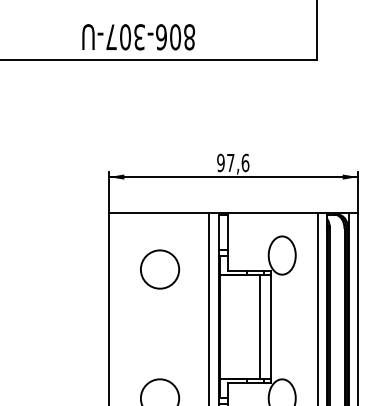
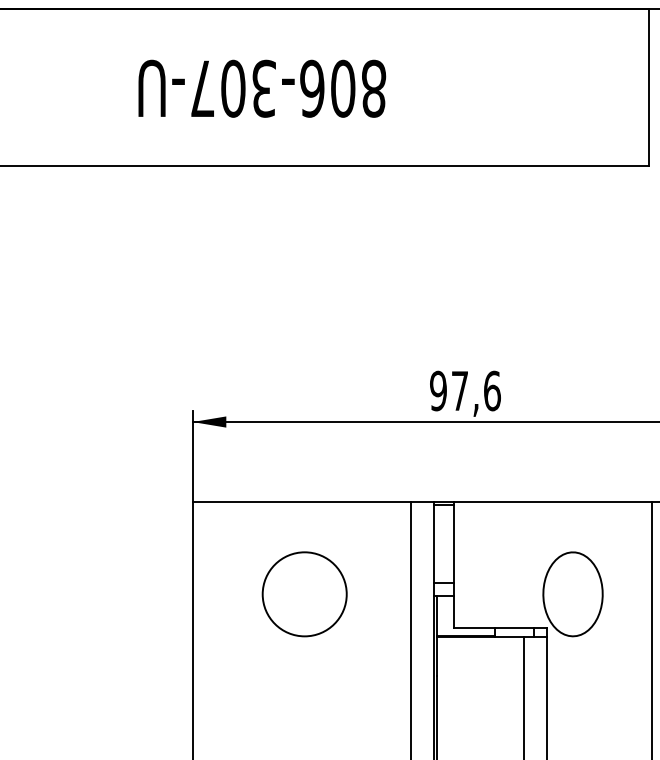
text: (138, 37) -> (261, 89), moved
circle: (160, 269) -> (305, 594), moved

